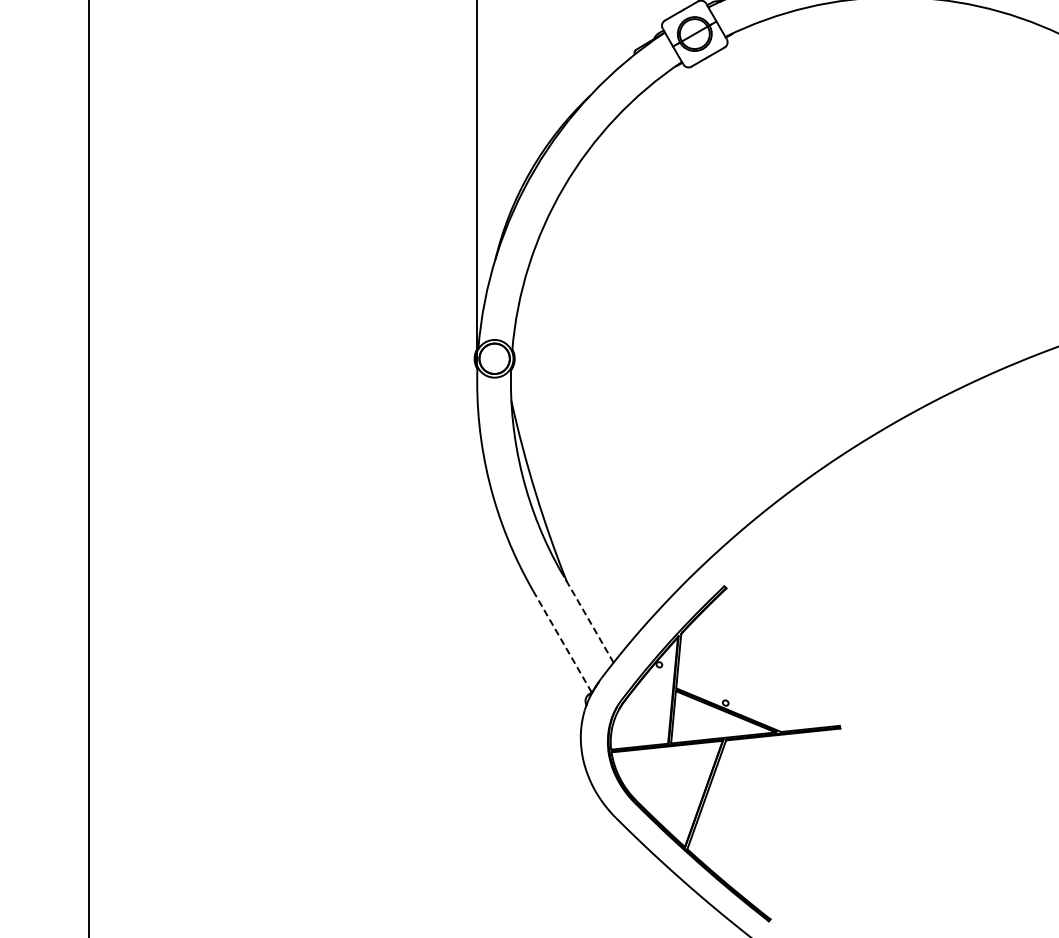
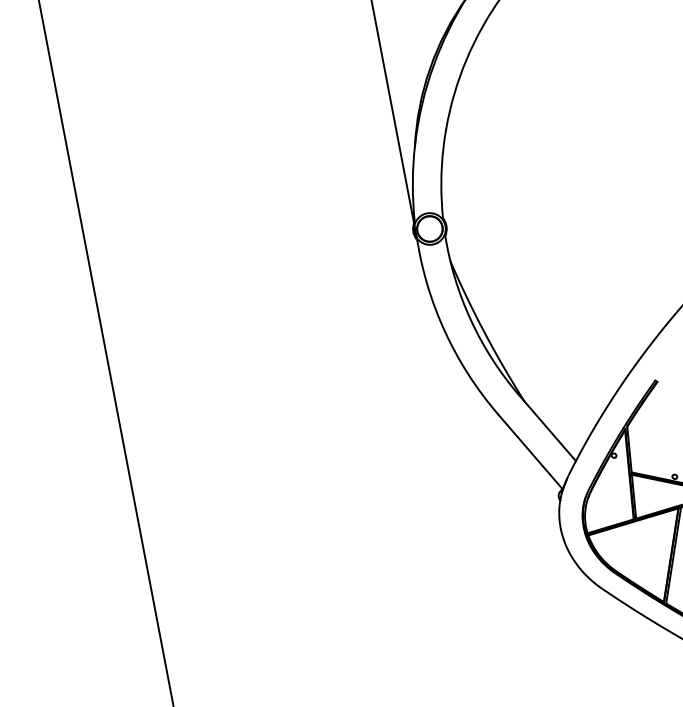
line: (587, 617) -> (547, 427), dashed -> solid
line: (562, 641) -> (530, 451), dashed -> solid

